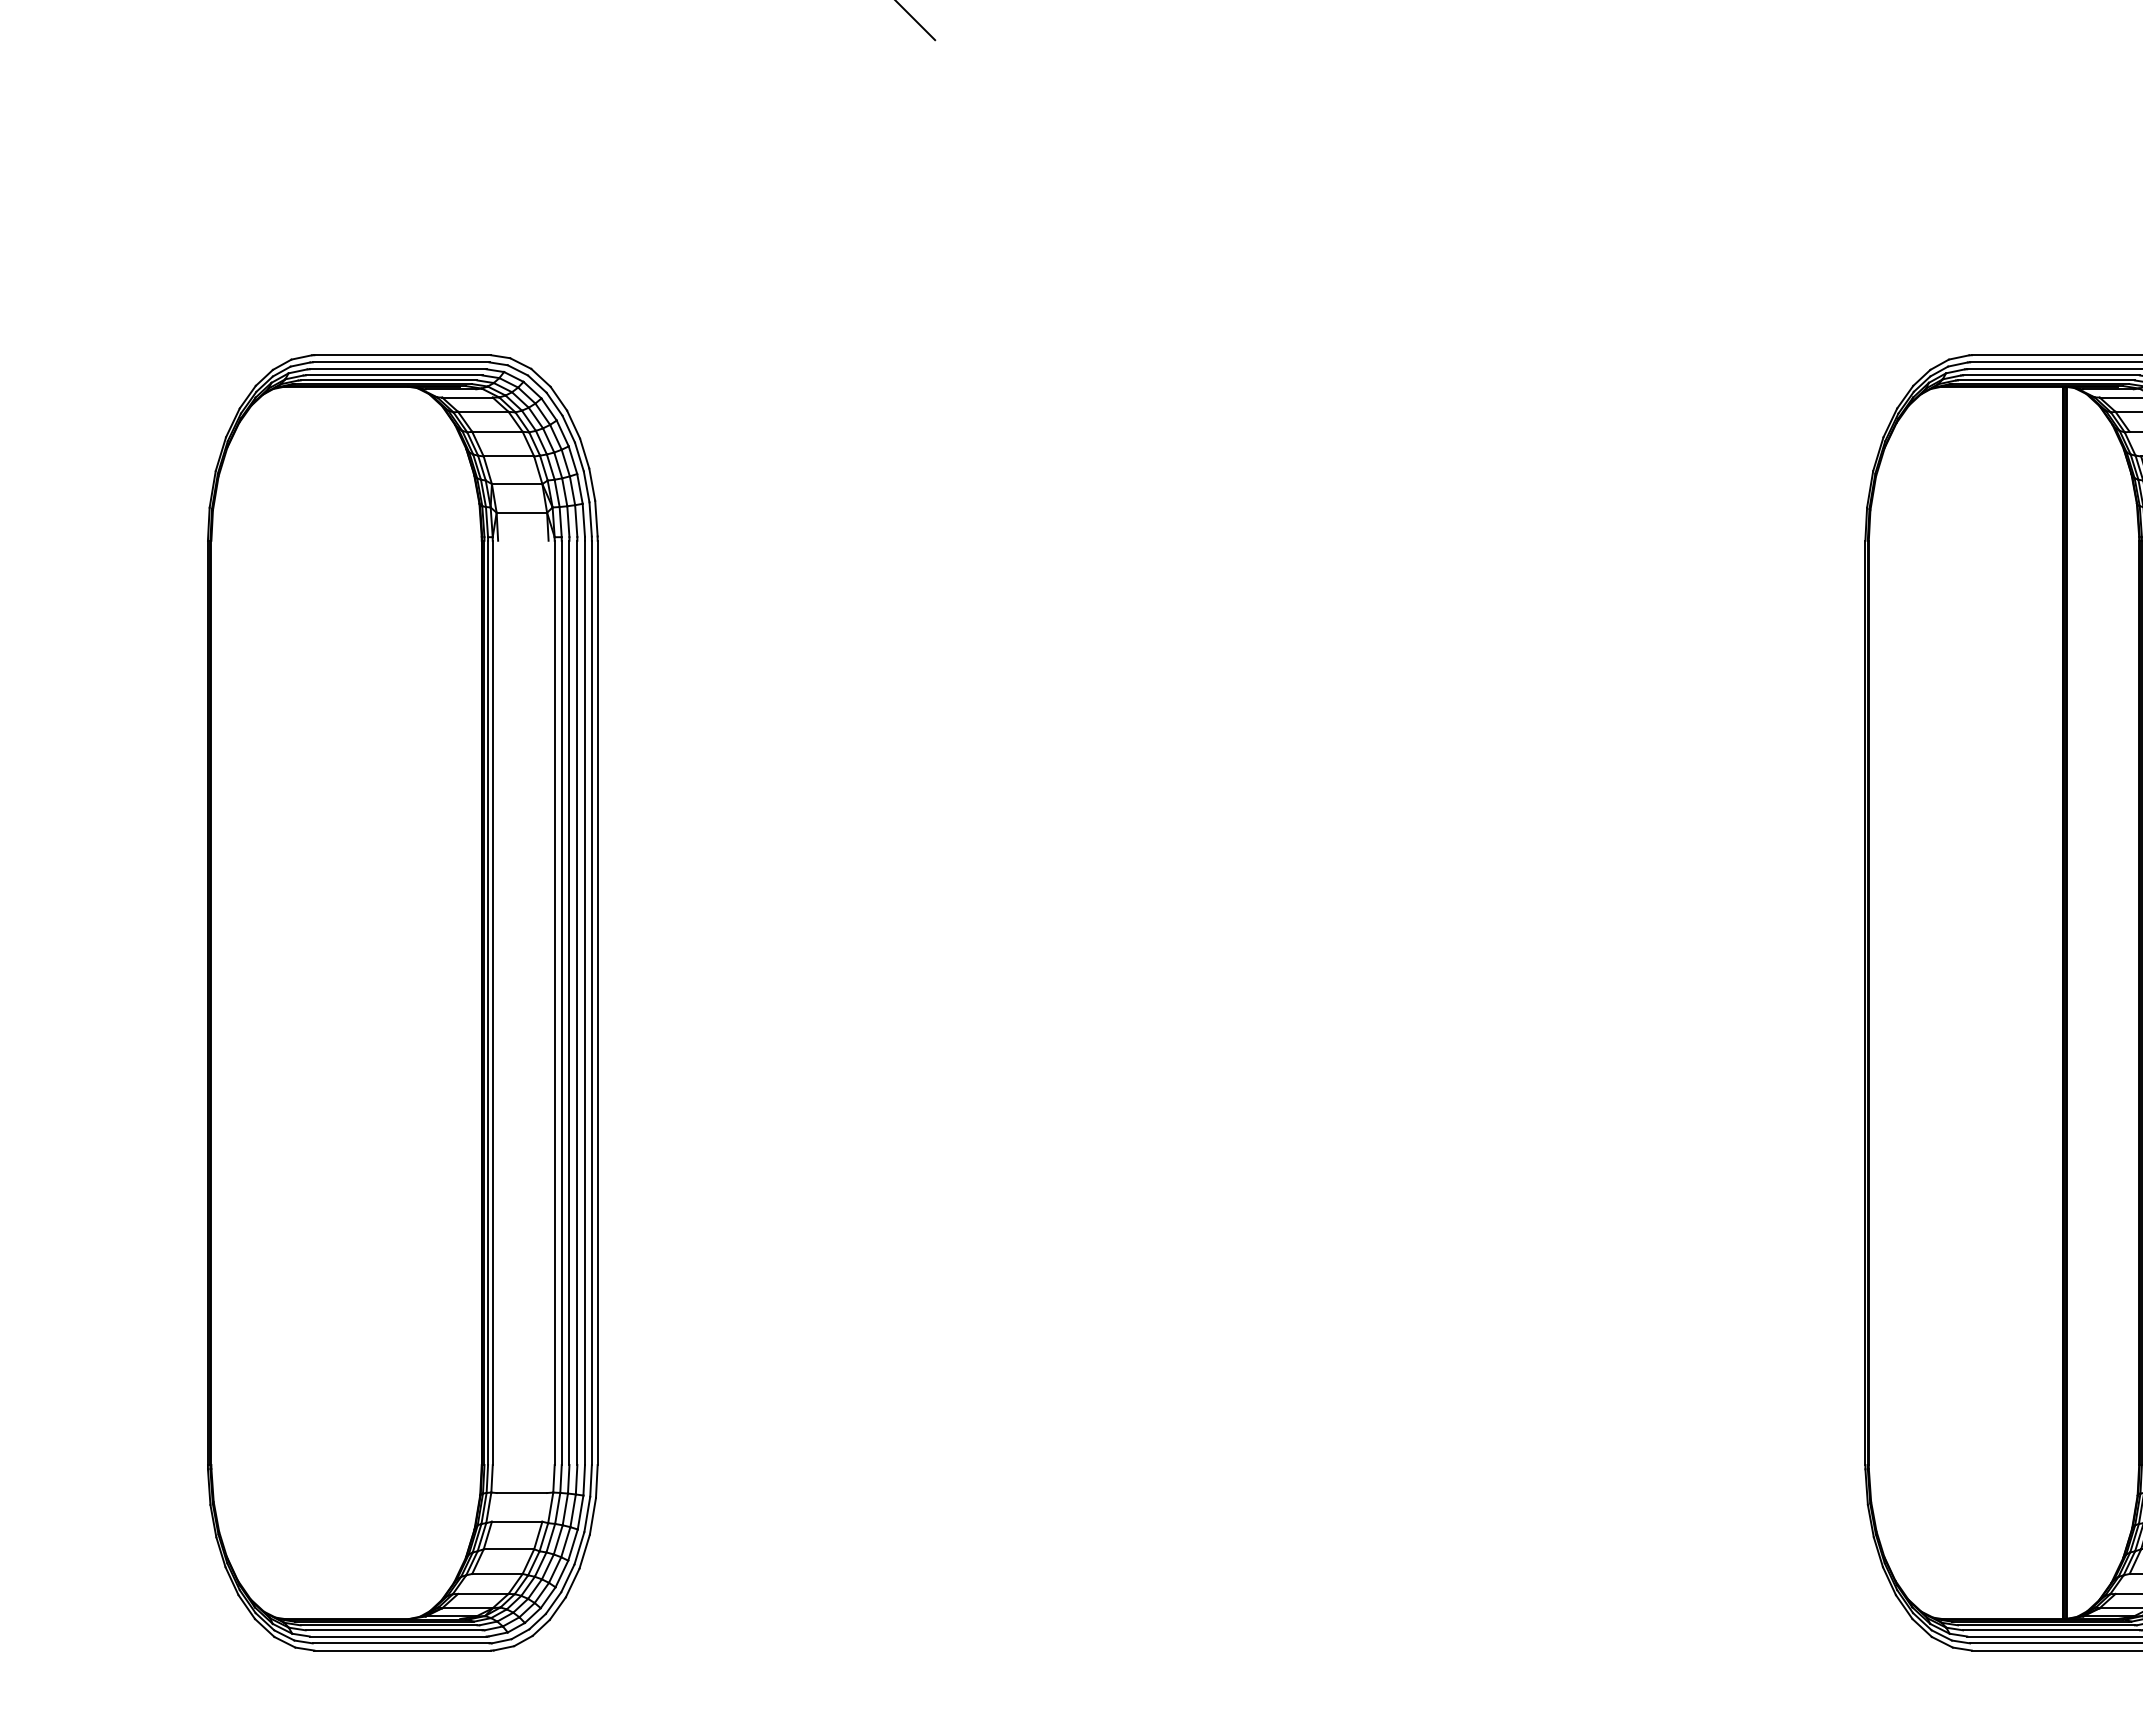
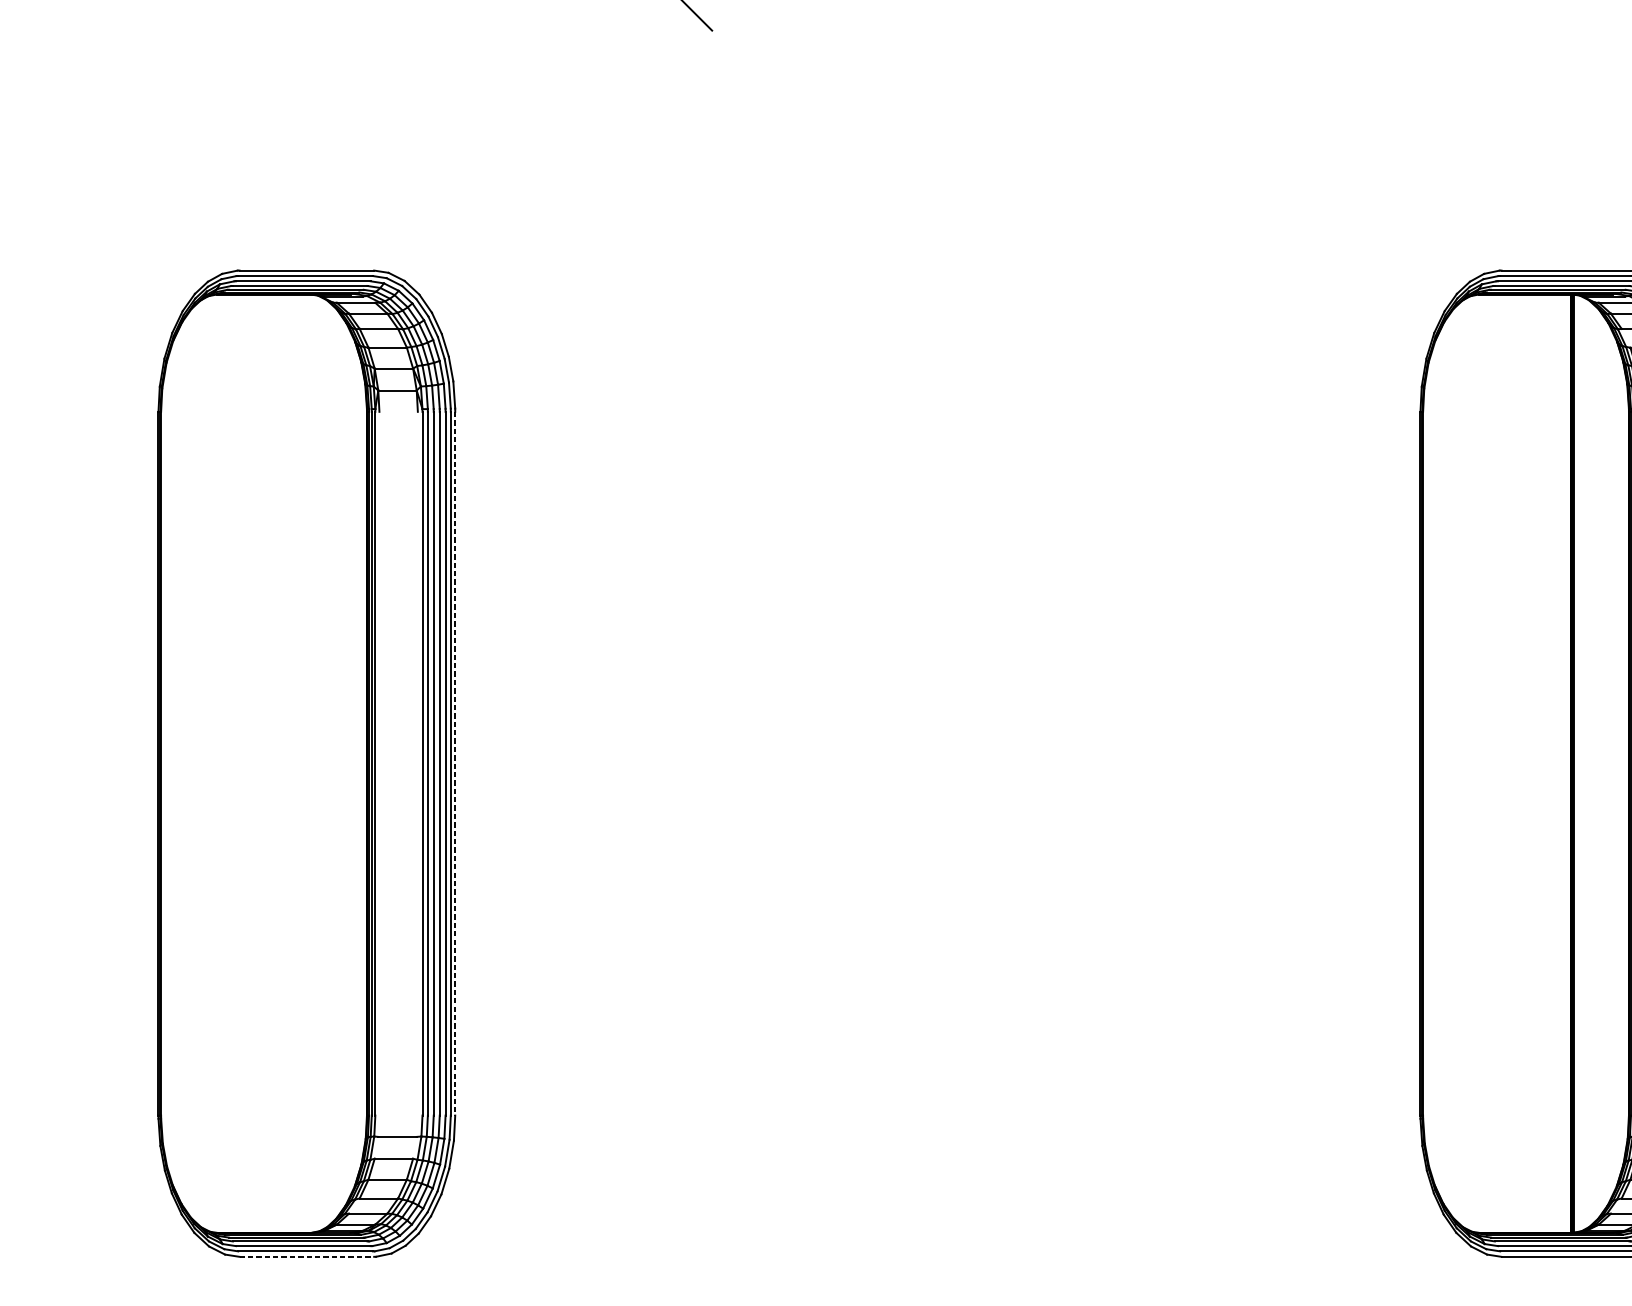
line: (597, 1003) -> (455, 764), solid -> dashed
line: (403, 1650) -> (307, 1256), solid -> dashed

